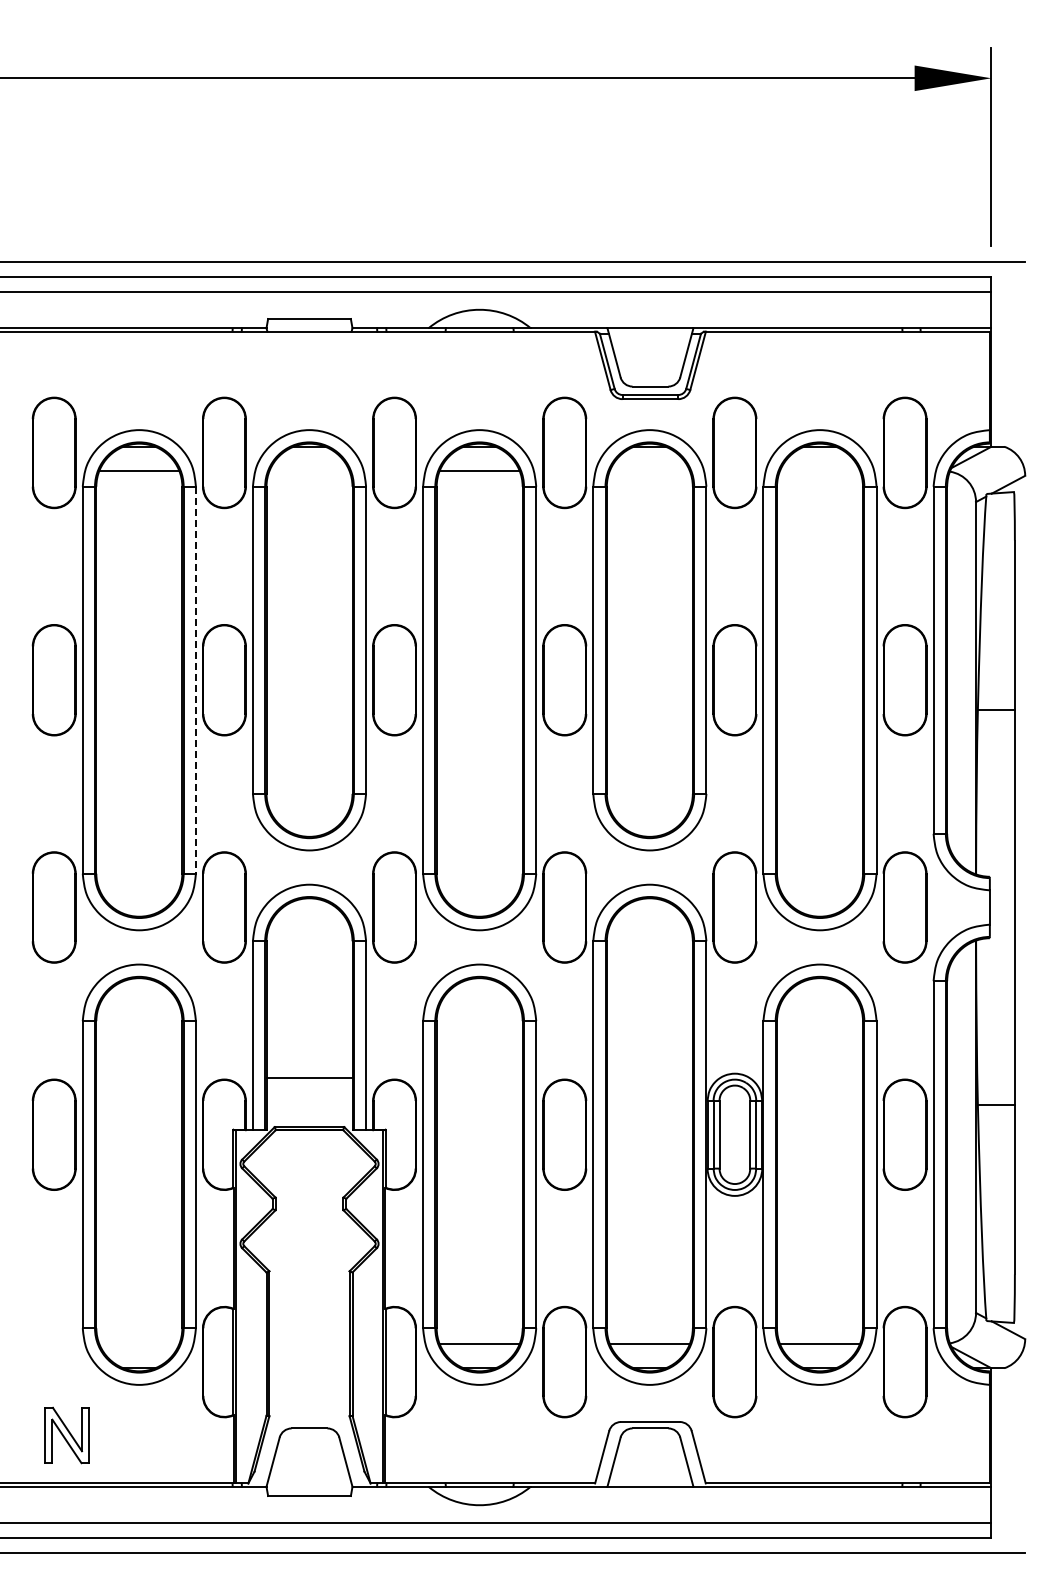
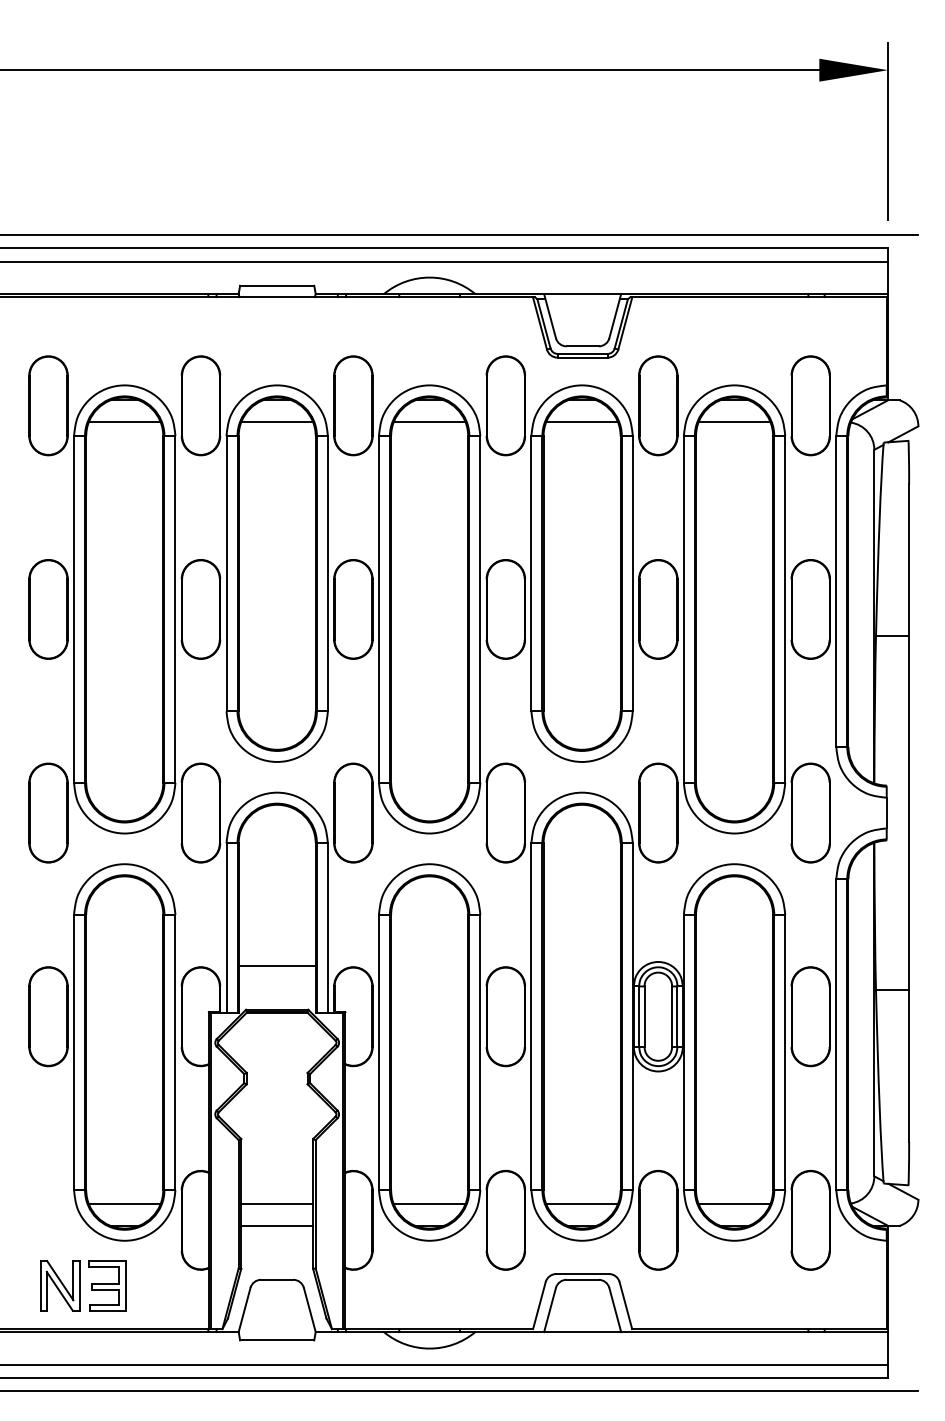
line: (309, 471) -> (277, 422), added
line: (649, 471) -> (581, 422), added
line: (819, 471) -> (734, 422), added
line: (195, 680) -> (175, 609), dashed -> solid
line: (139, 1343) -> (124, 1203), added
line: (309, 1343) -> (277, 1203), added
line: (309, 1368) -> (277, 1226), added
part: (119, 1435) -> (106, 1286), added

